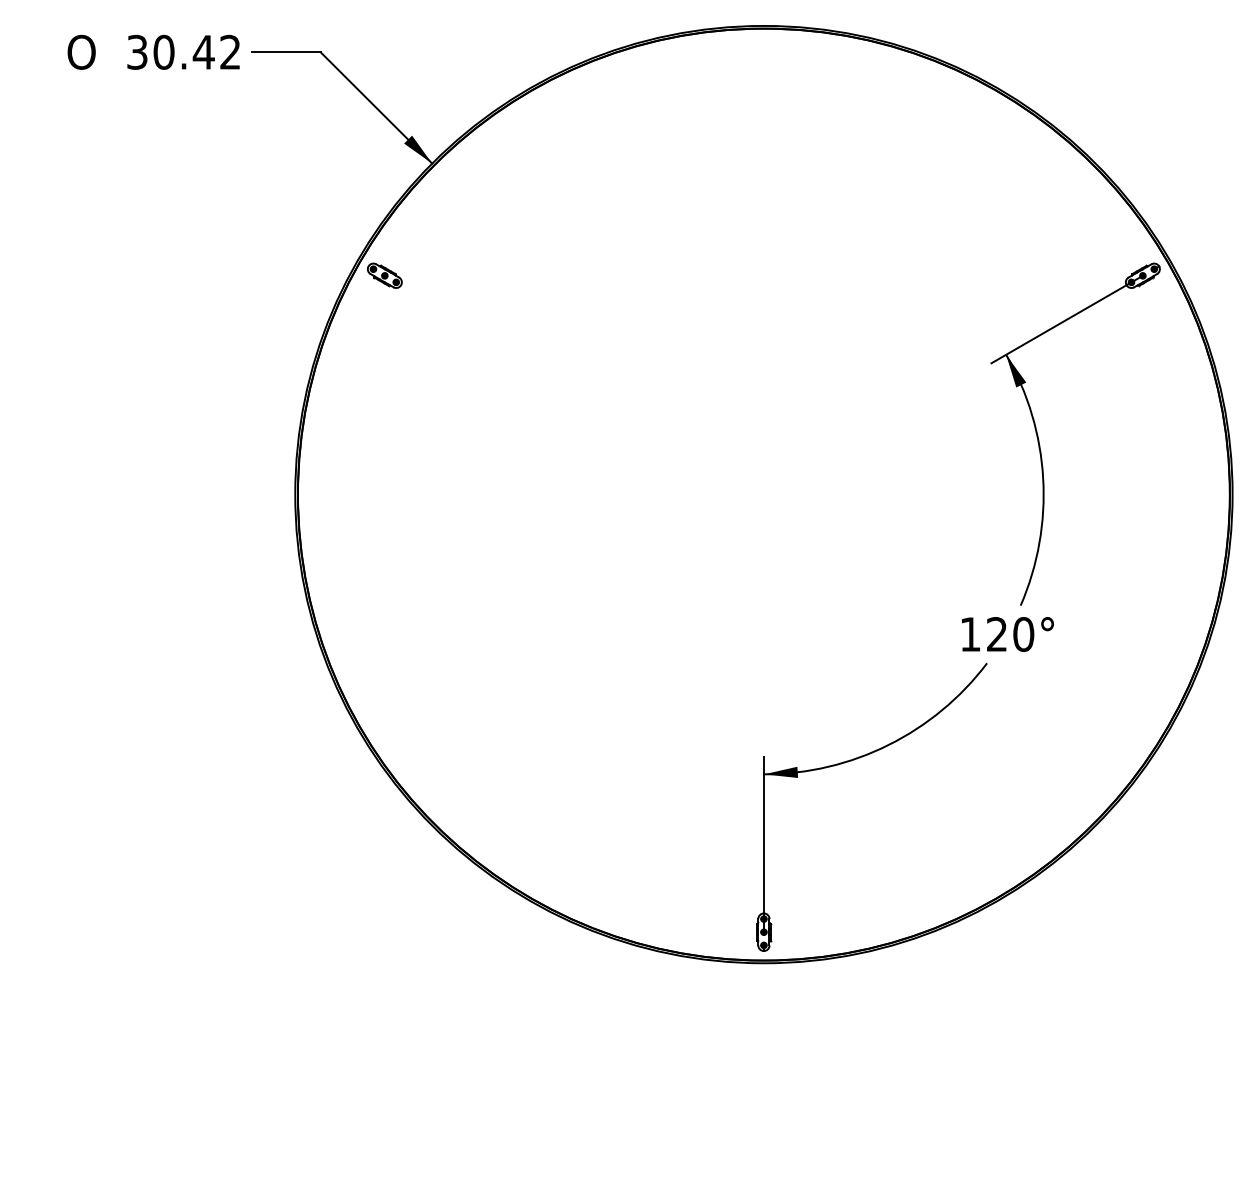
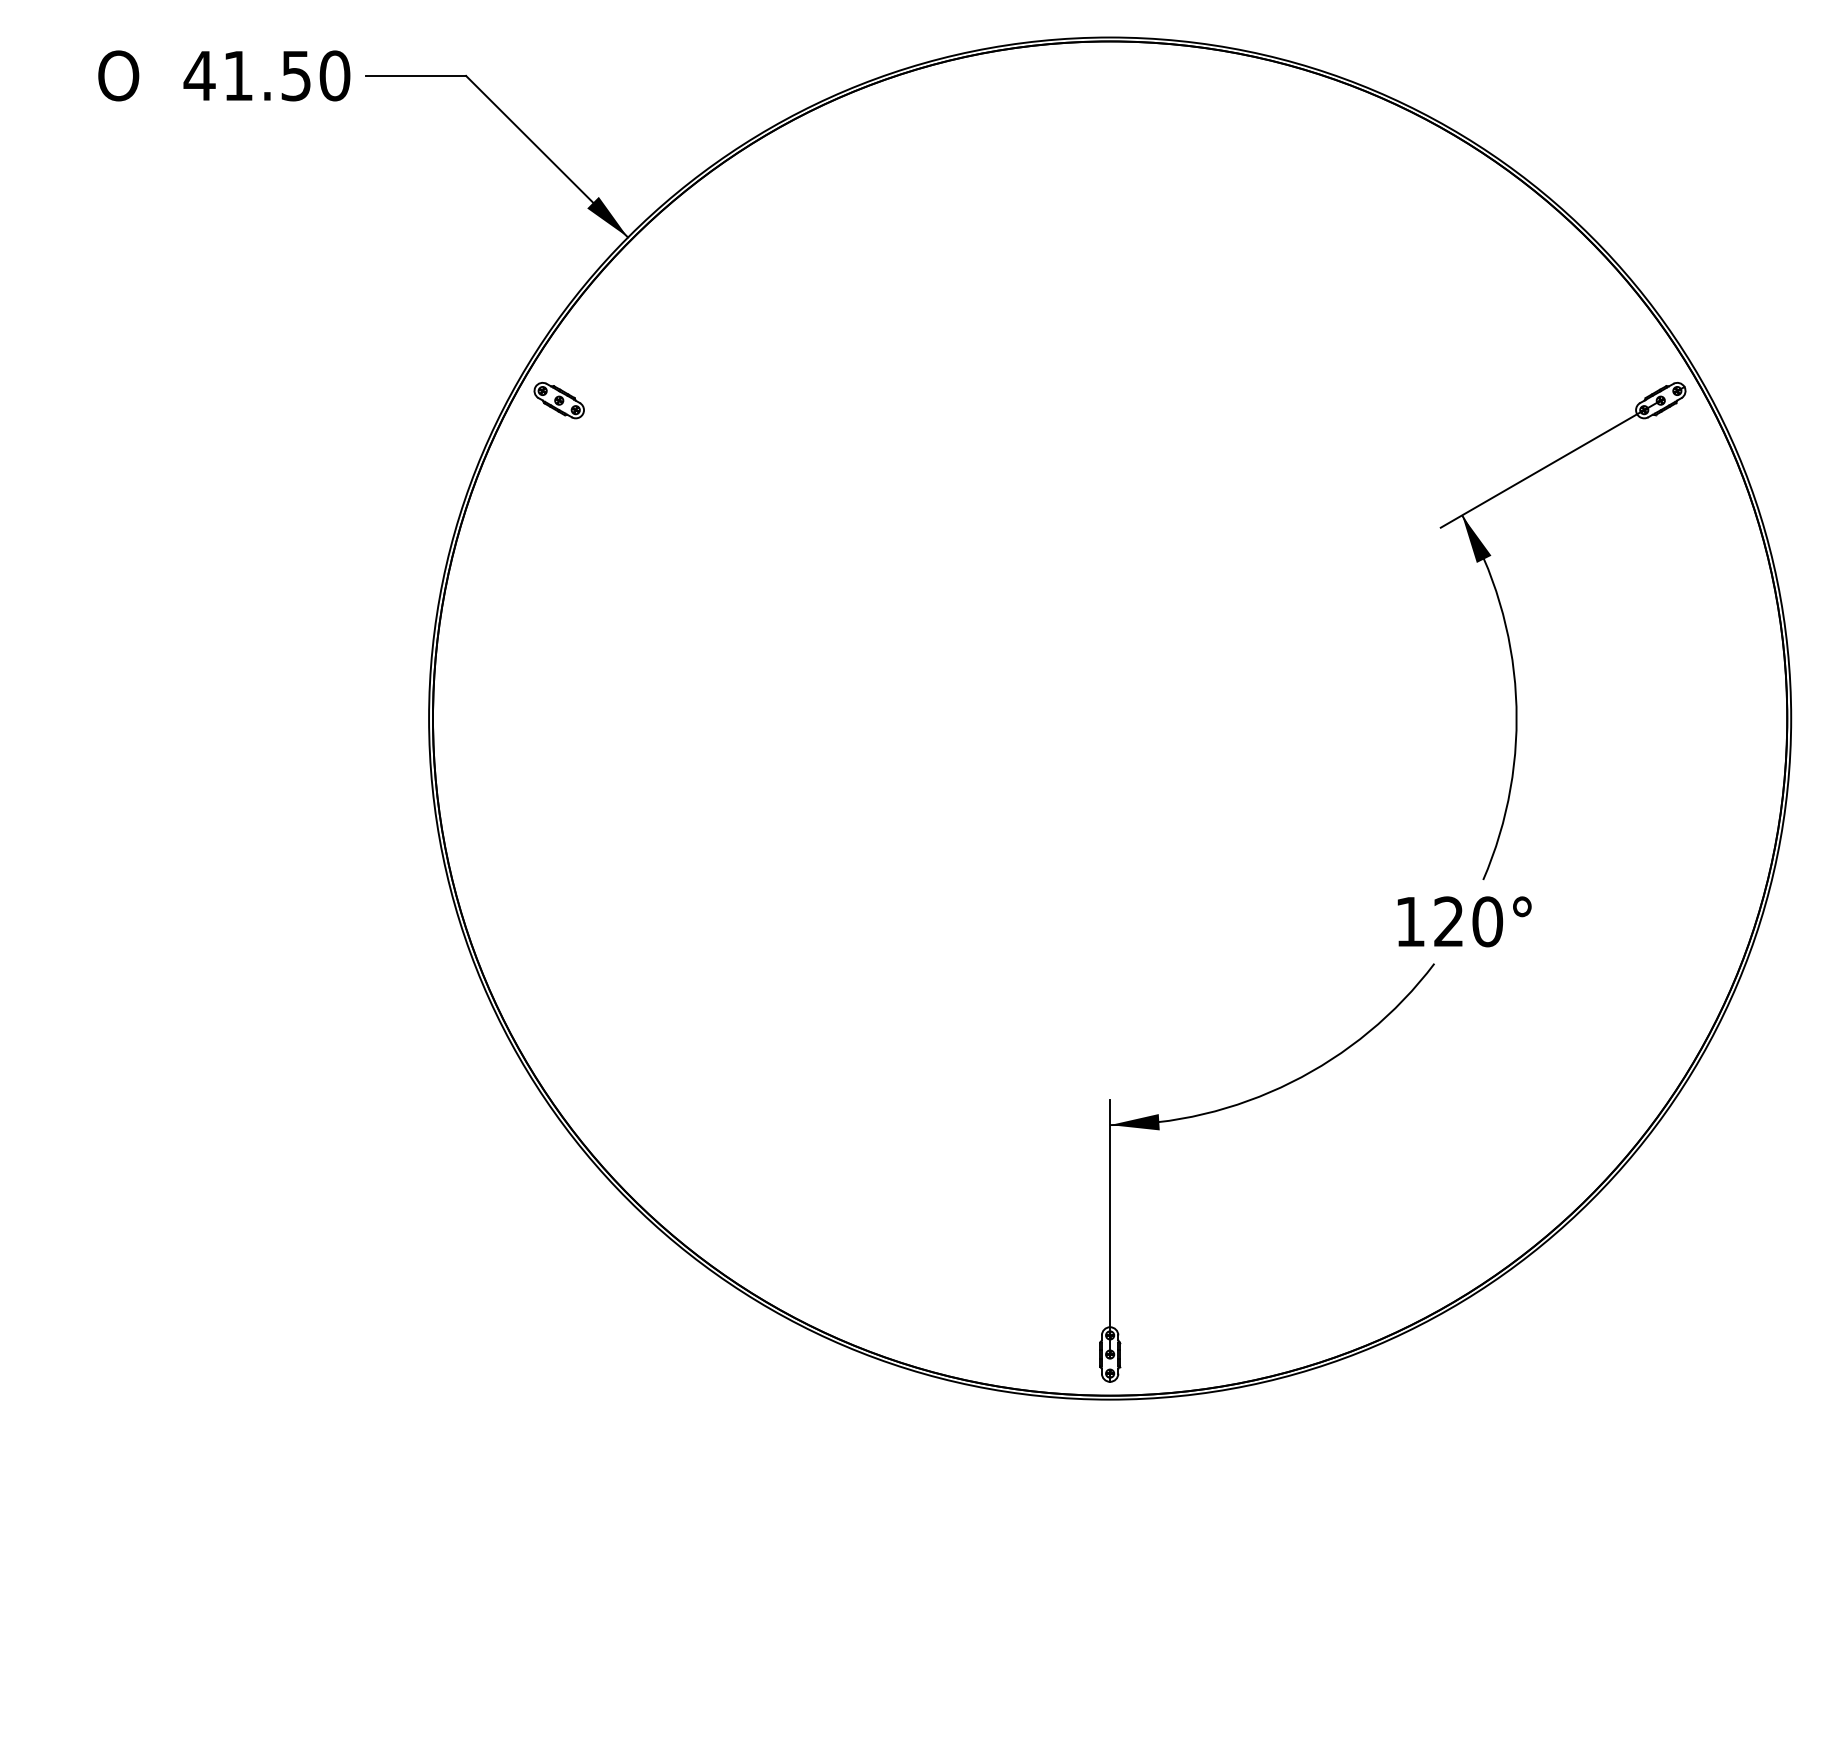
text: (183, 51) -> (266, 74), 30.42 -> 41.50

